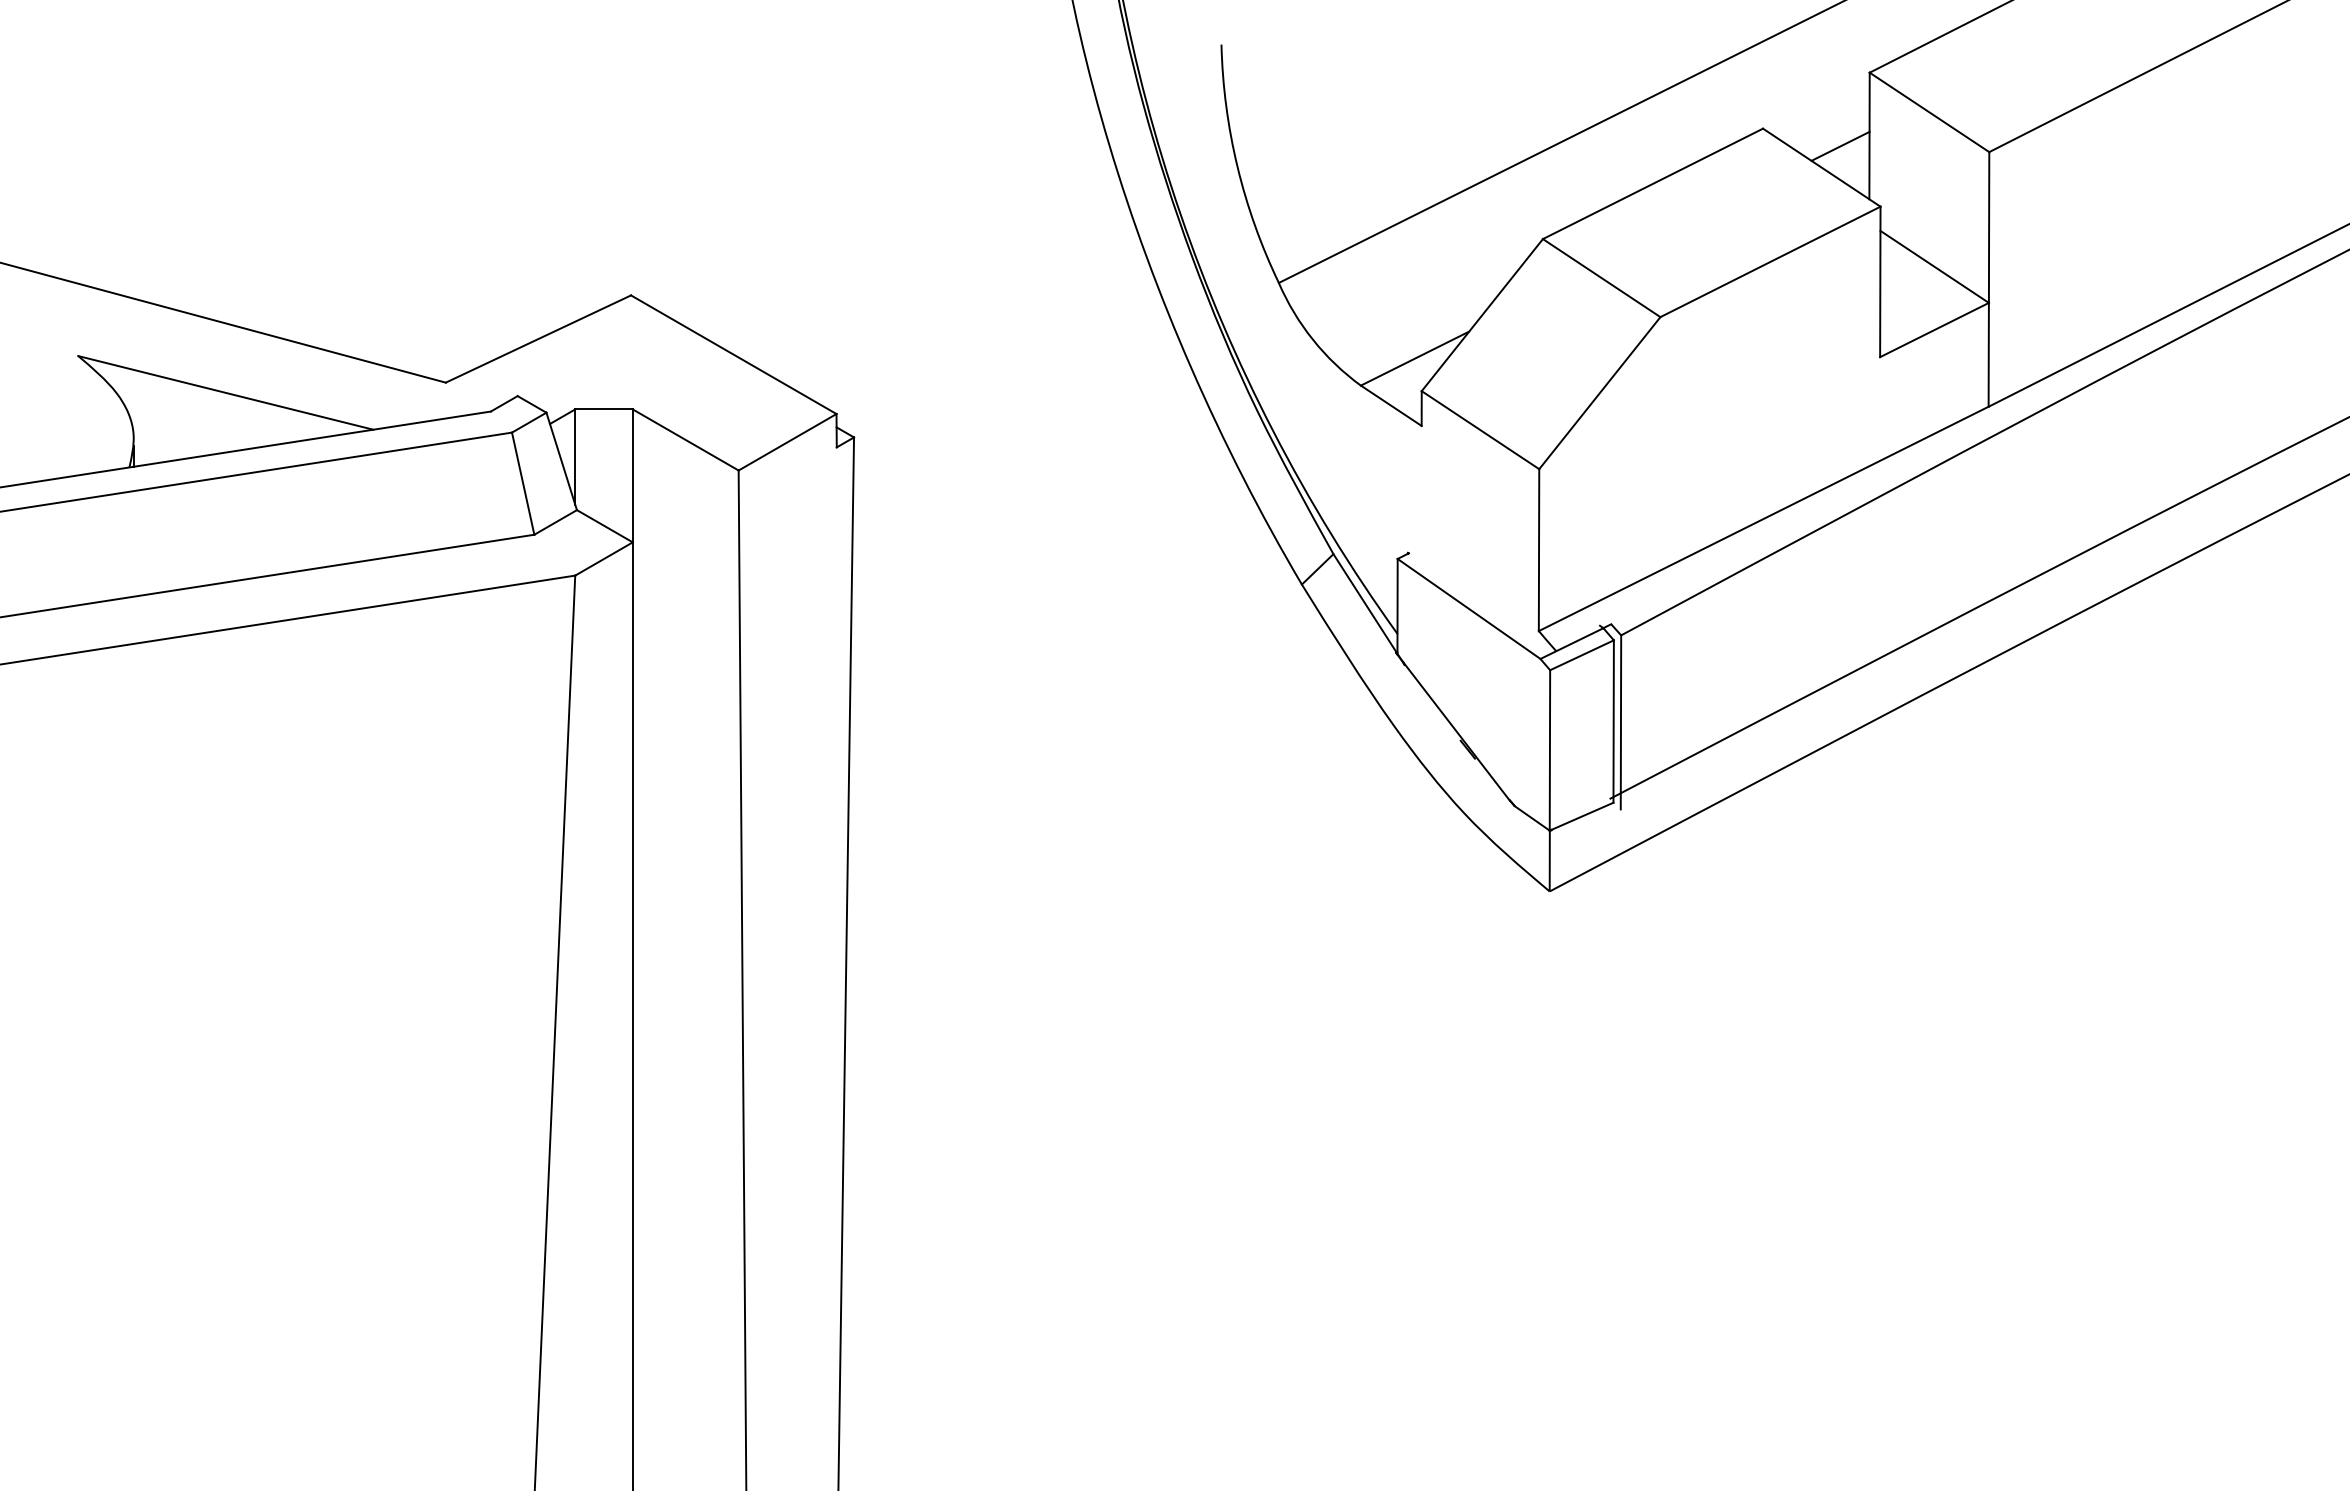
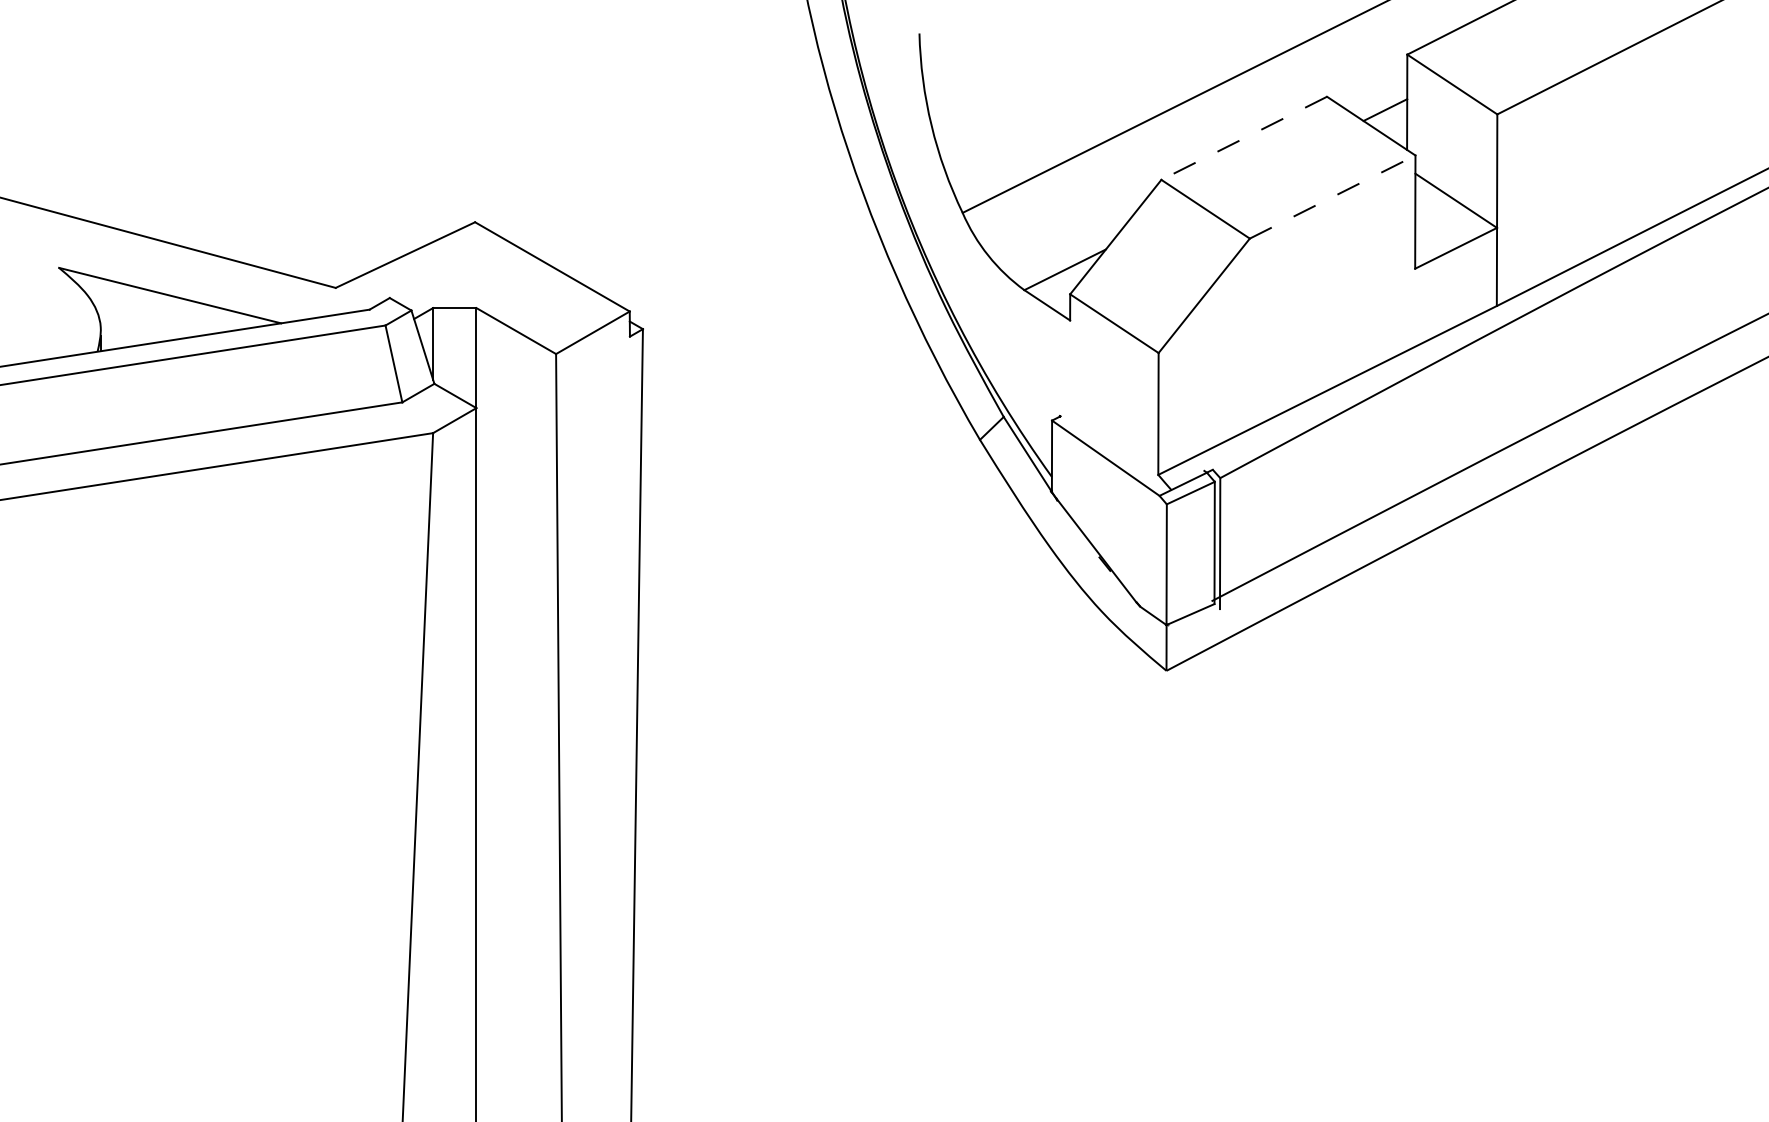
line: (1652, 184) -> (1243, 138), solid -> dashed
line: (1770, 261) -> (1332, 196), solid -> dashed

